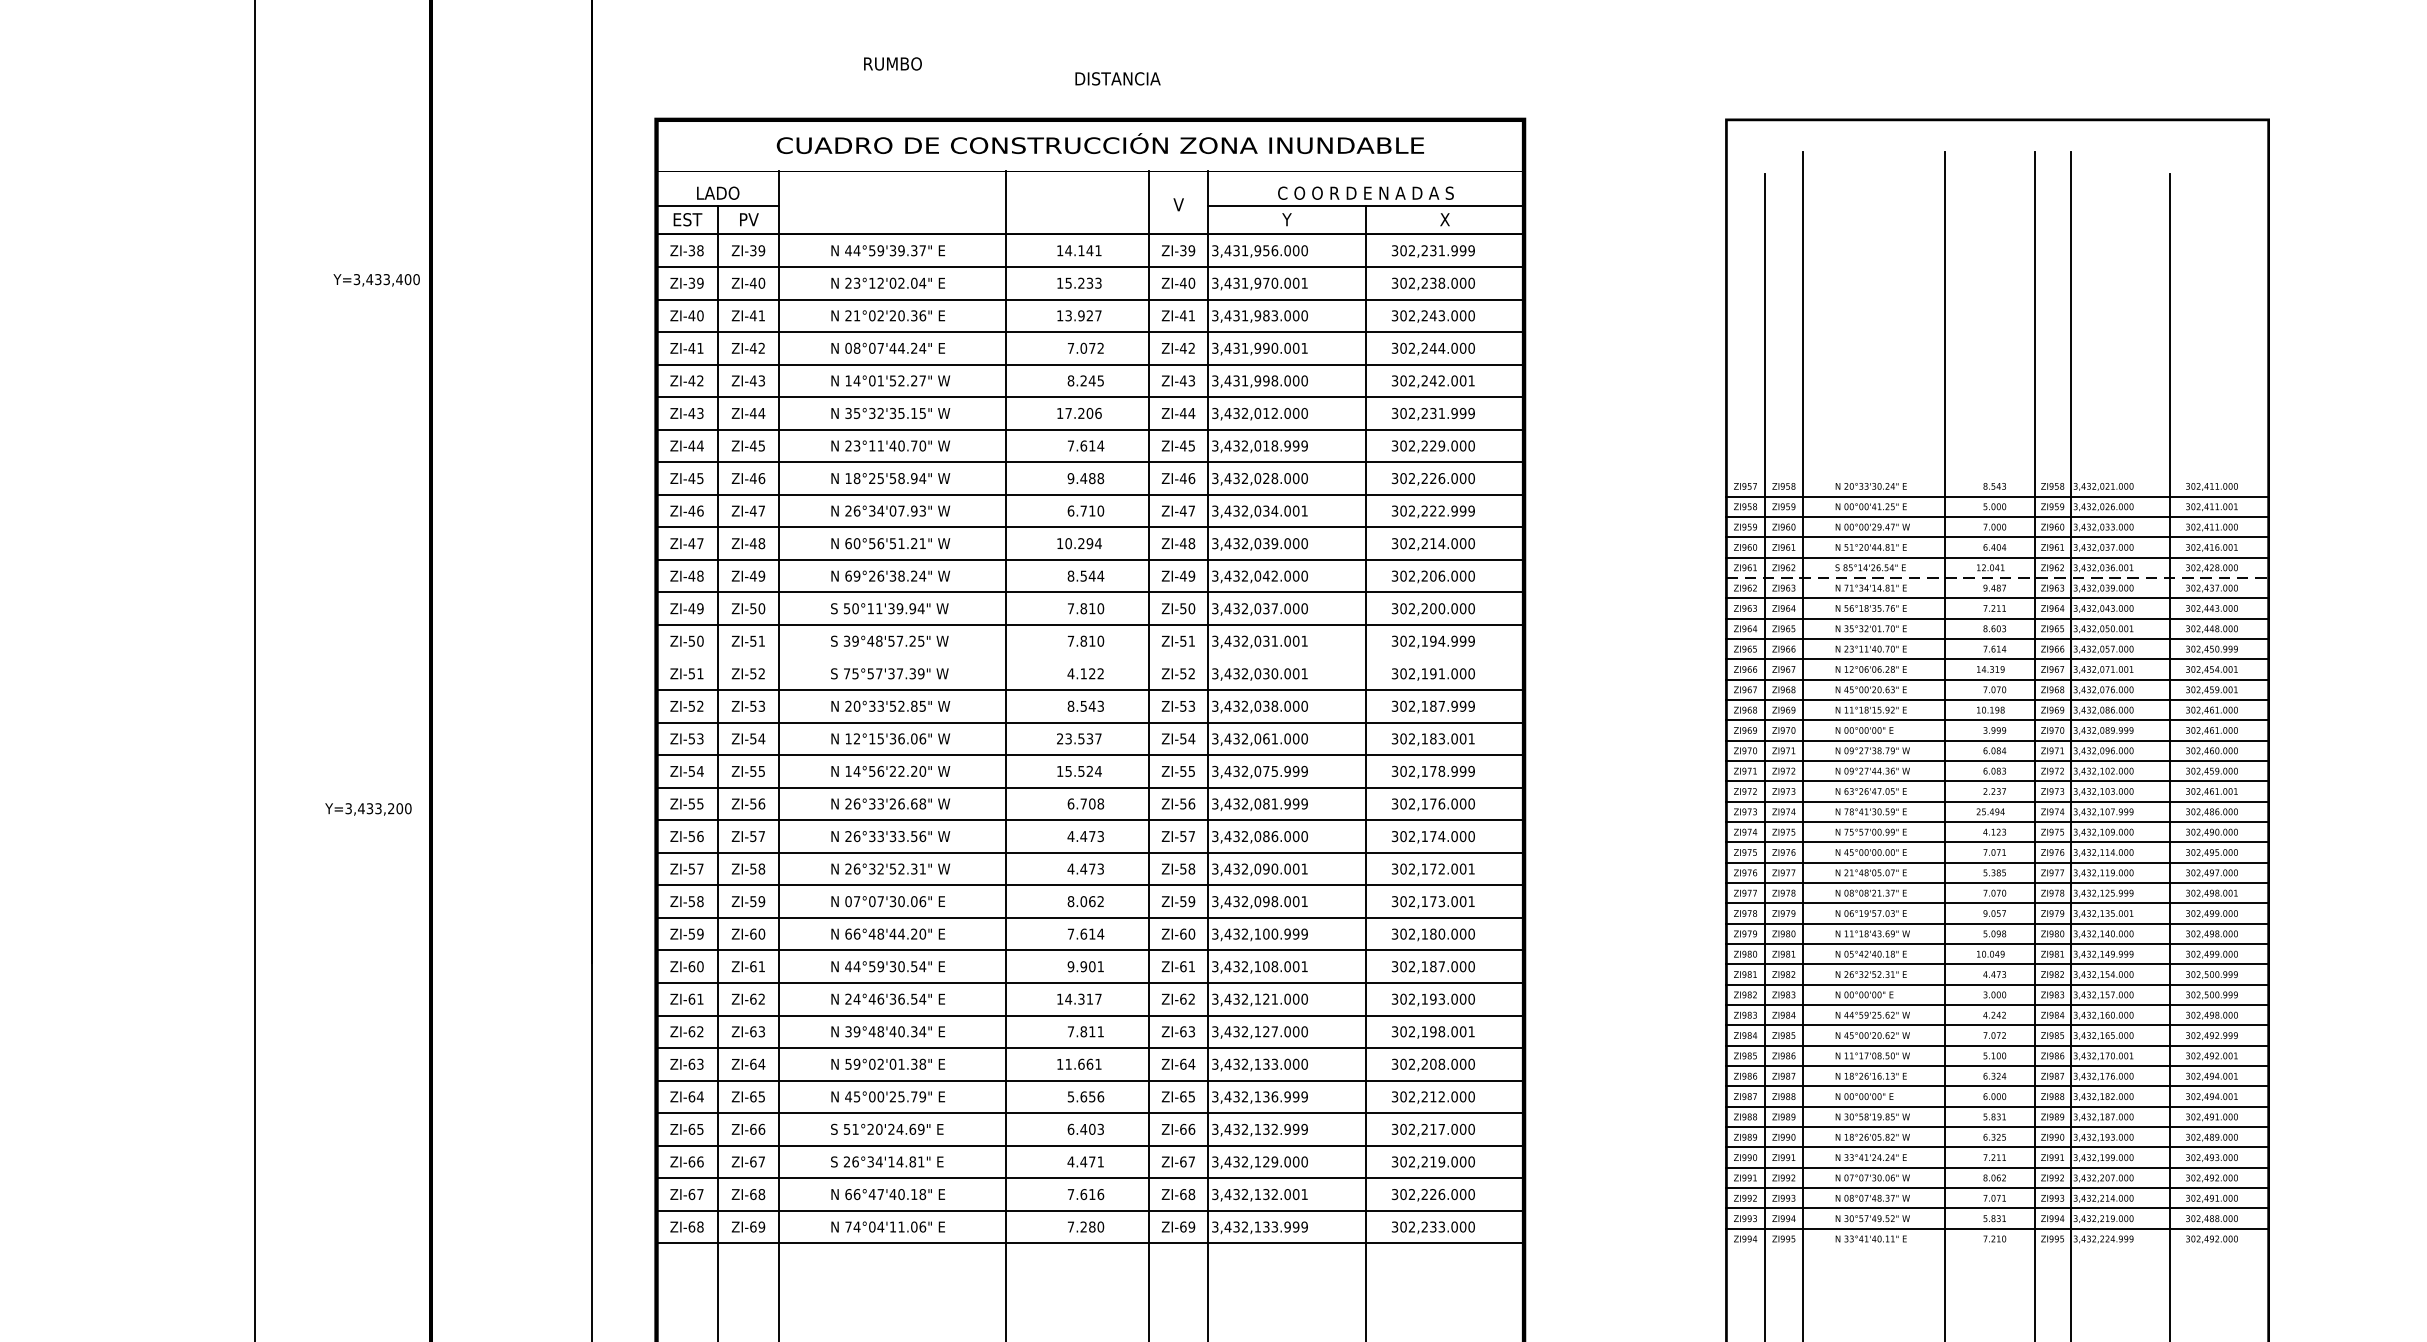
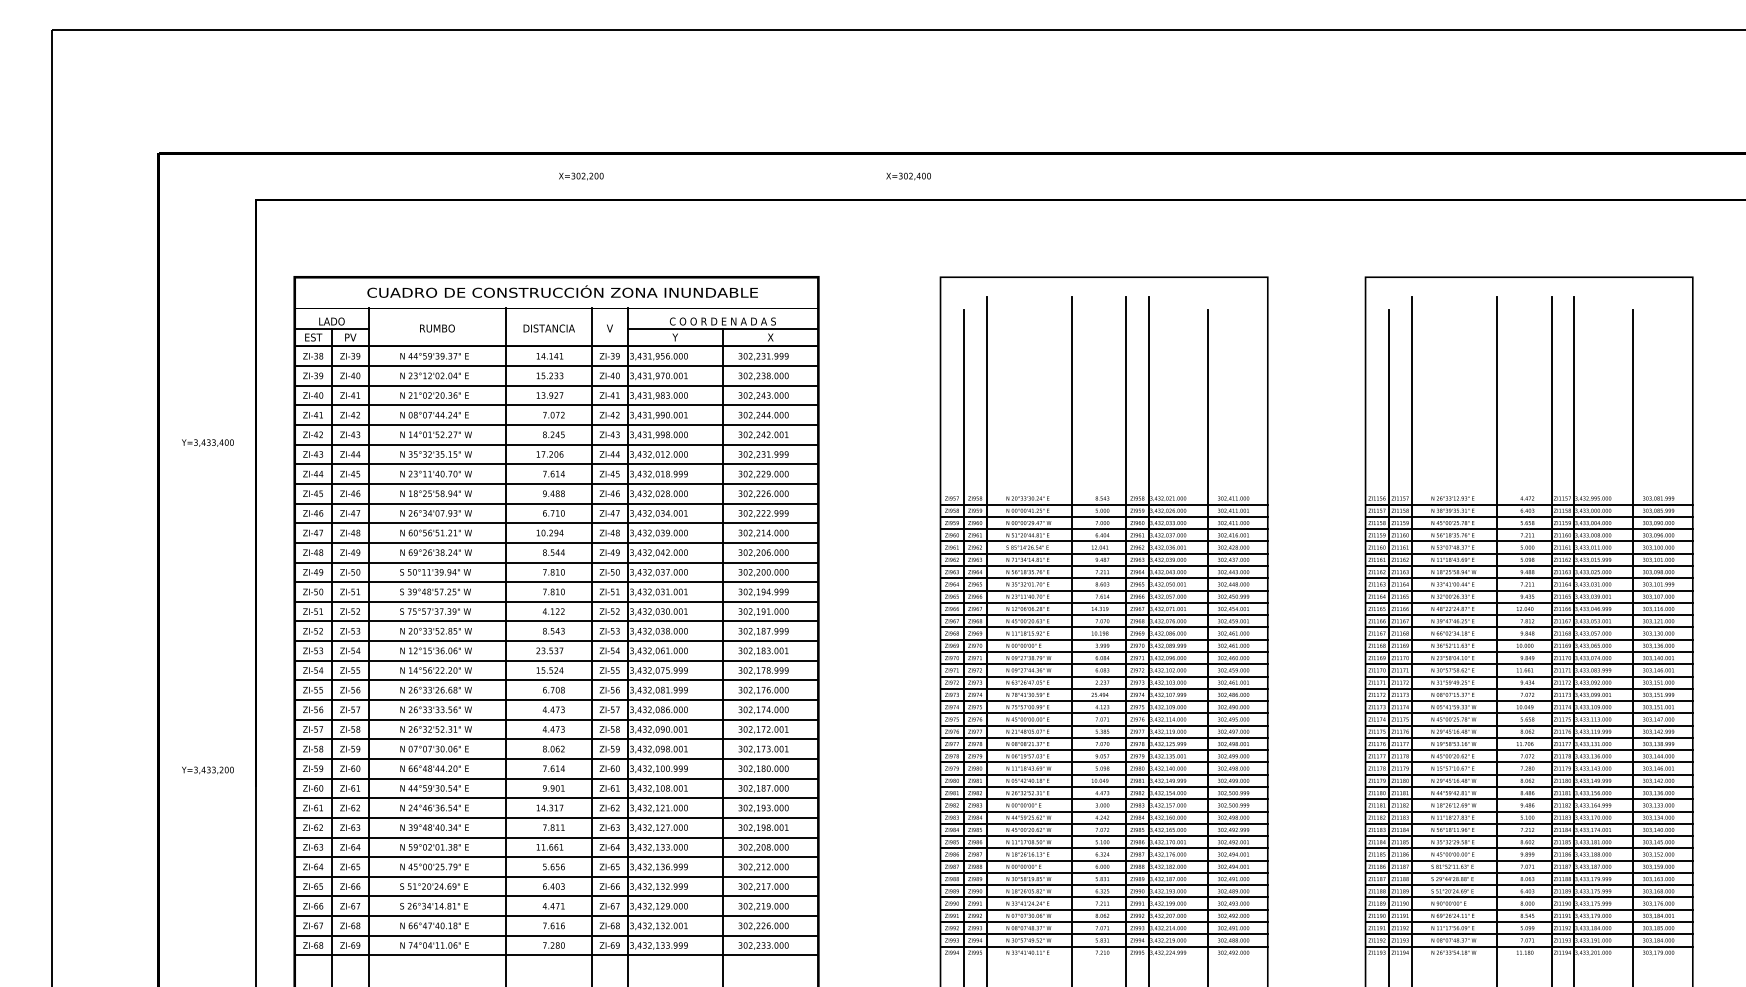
text: (893, 63) -> (437, 328), moved
text: (1116, 78) -> (548, 328), moved
text: (376, 279) -> (207, 442), moved
line: (1998, 577) -> (1104, 553), dashed -> solid
line: (1090, 657) -> (556, 601), added
text: (367, 809) -> (207, 770), moved

